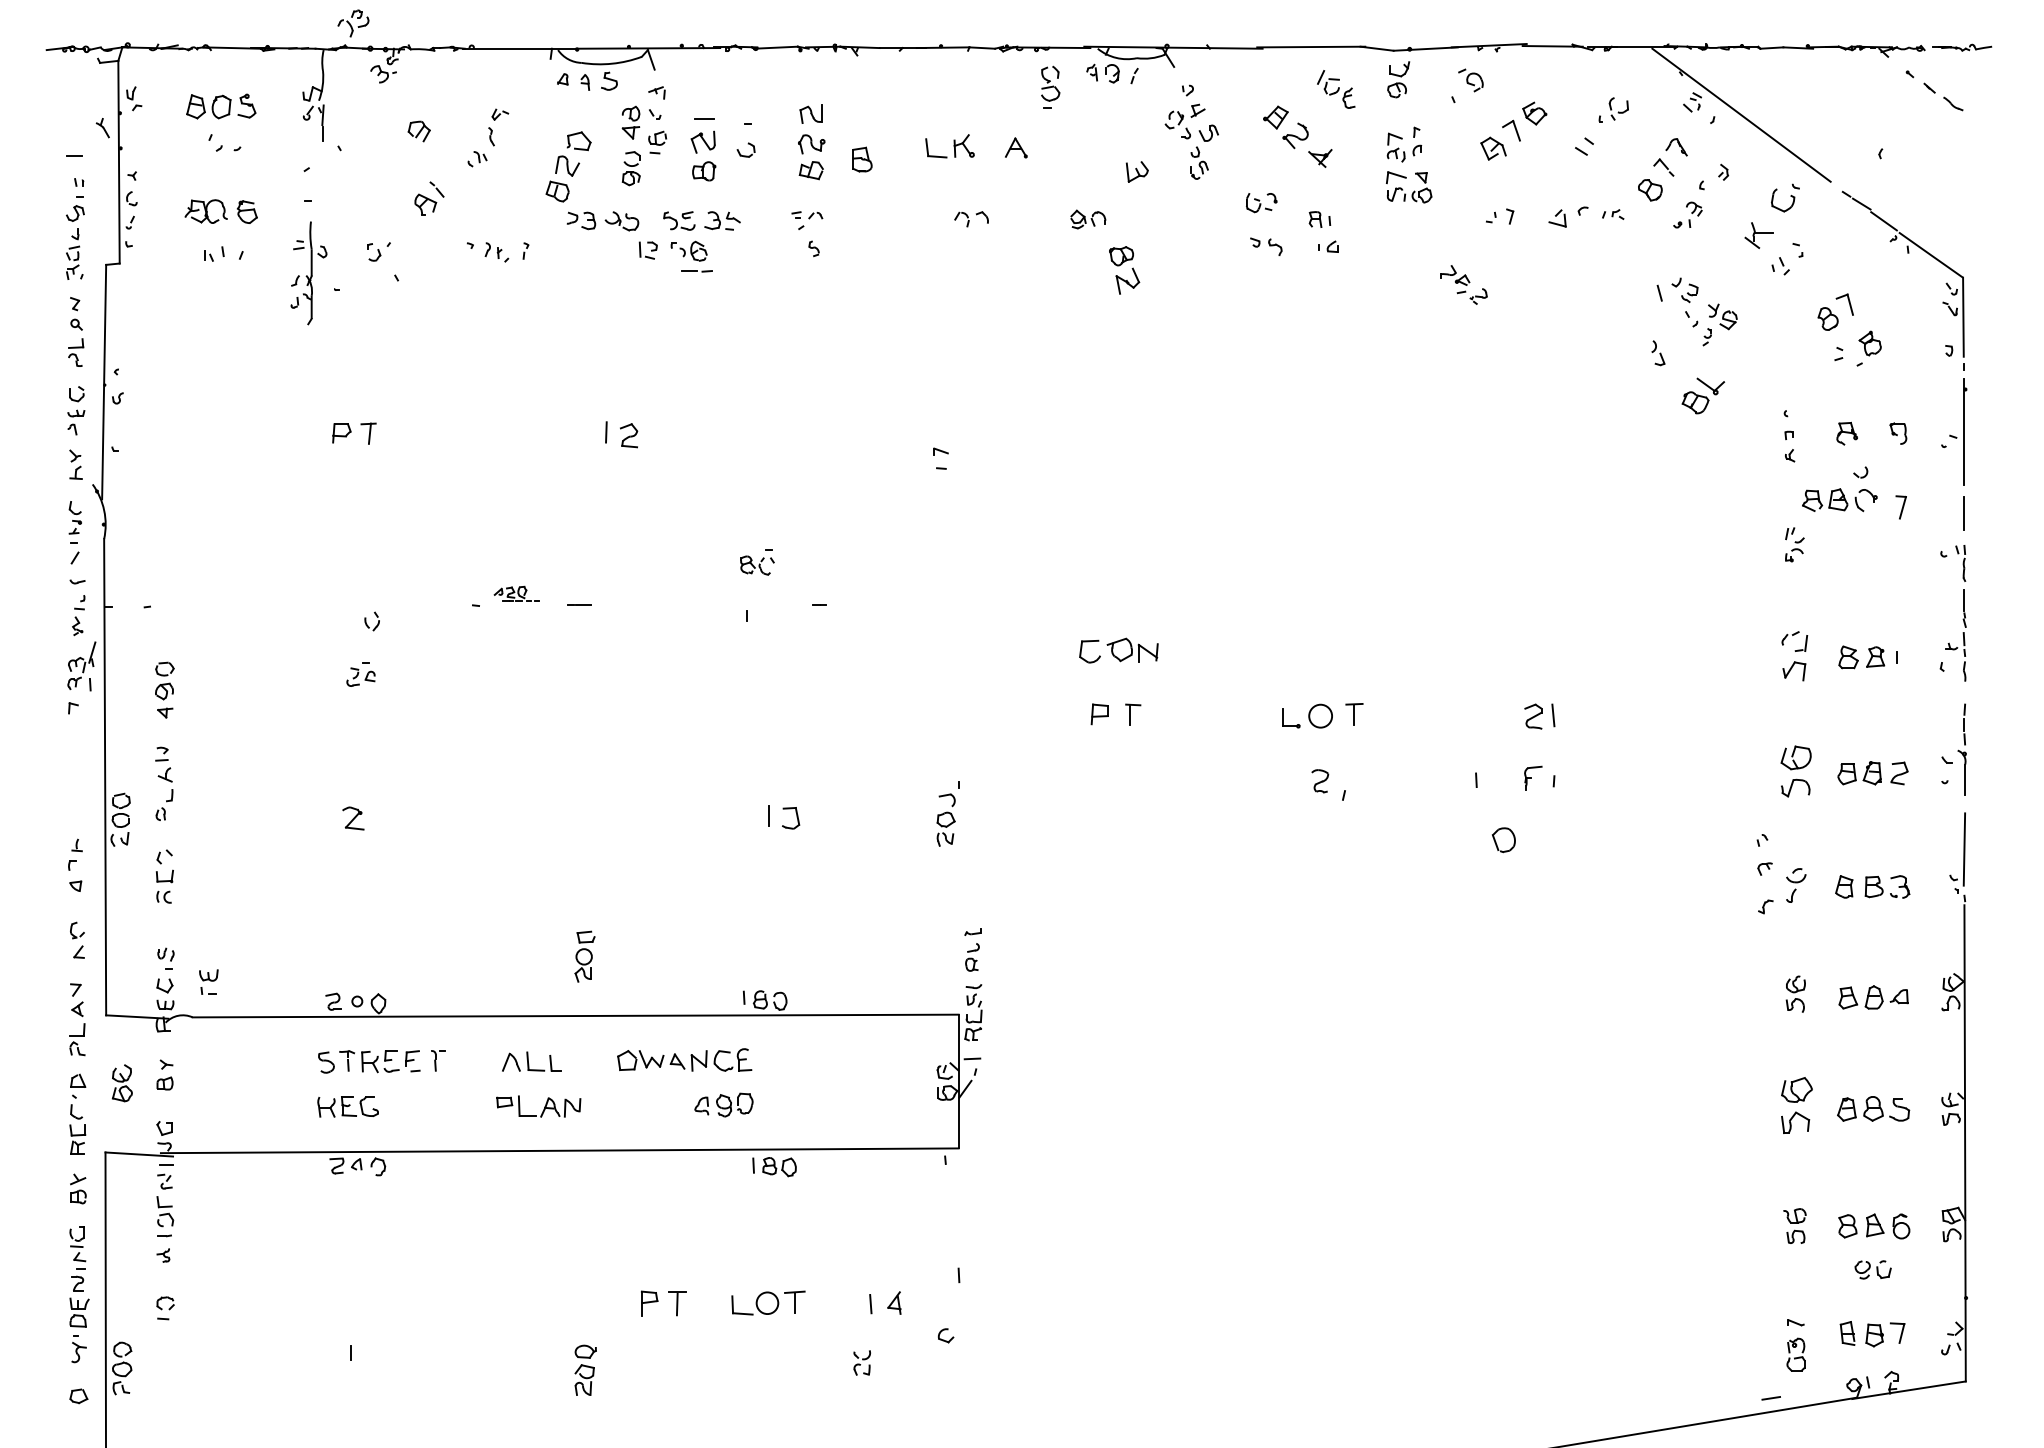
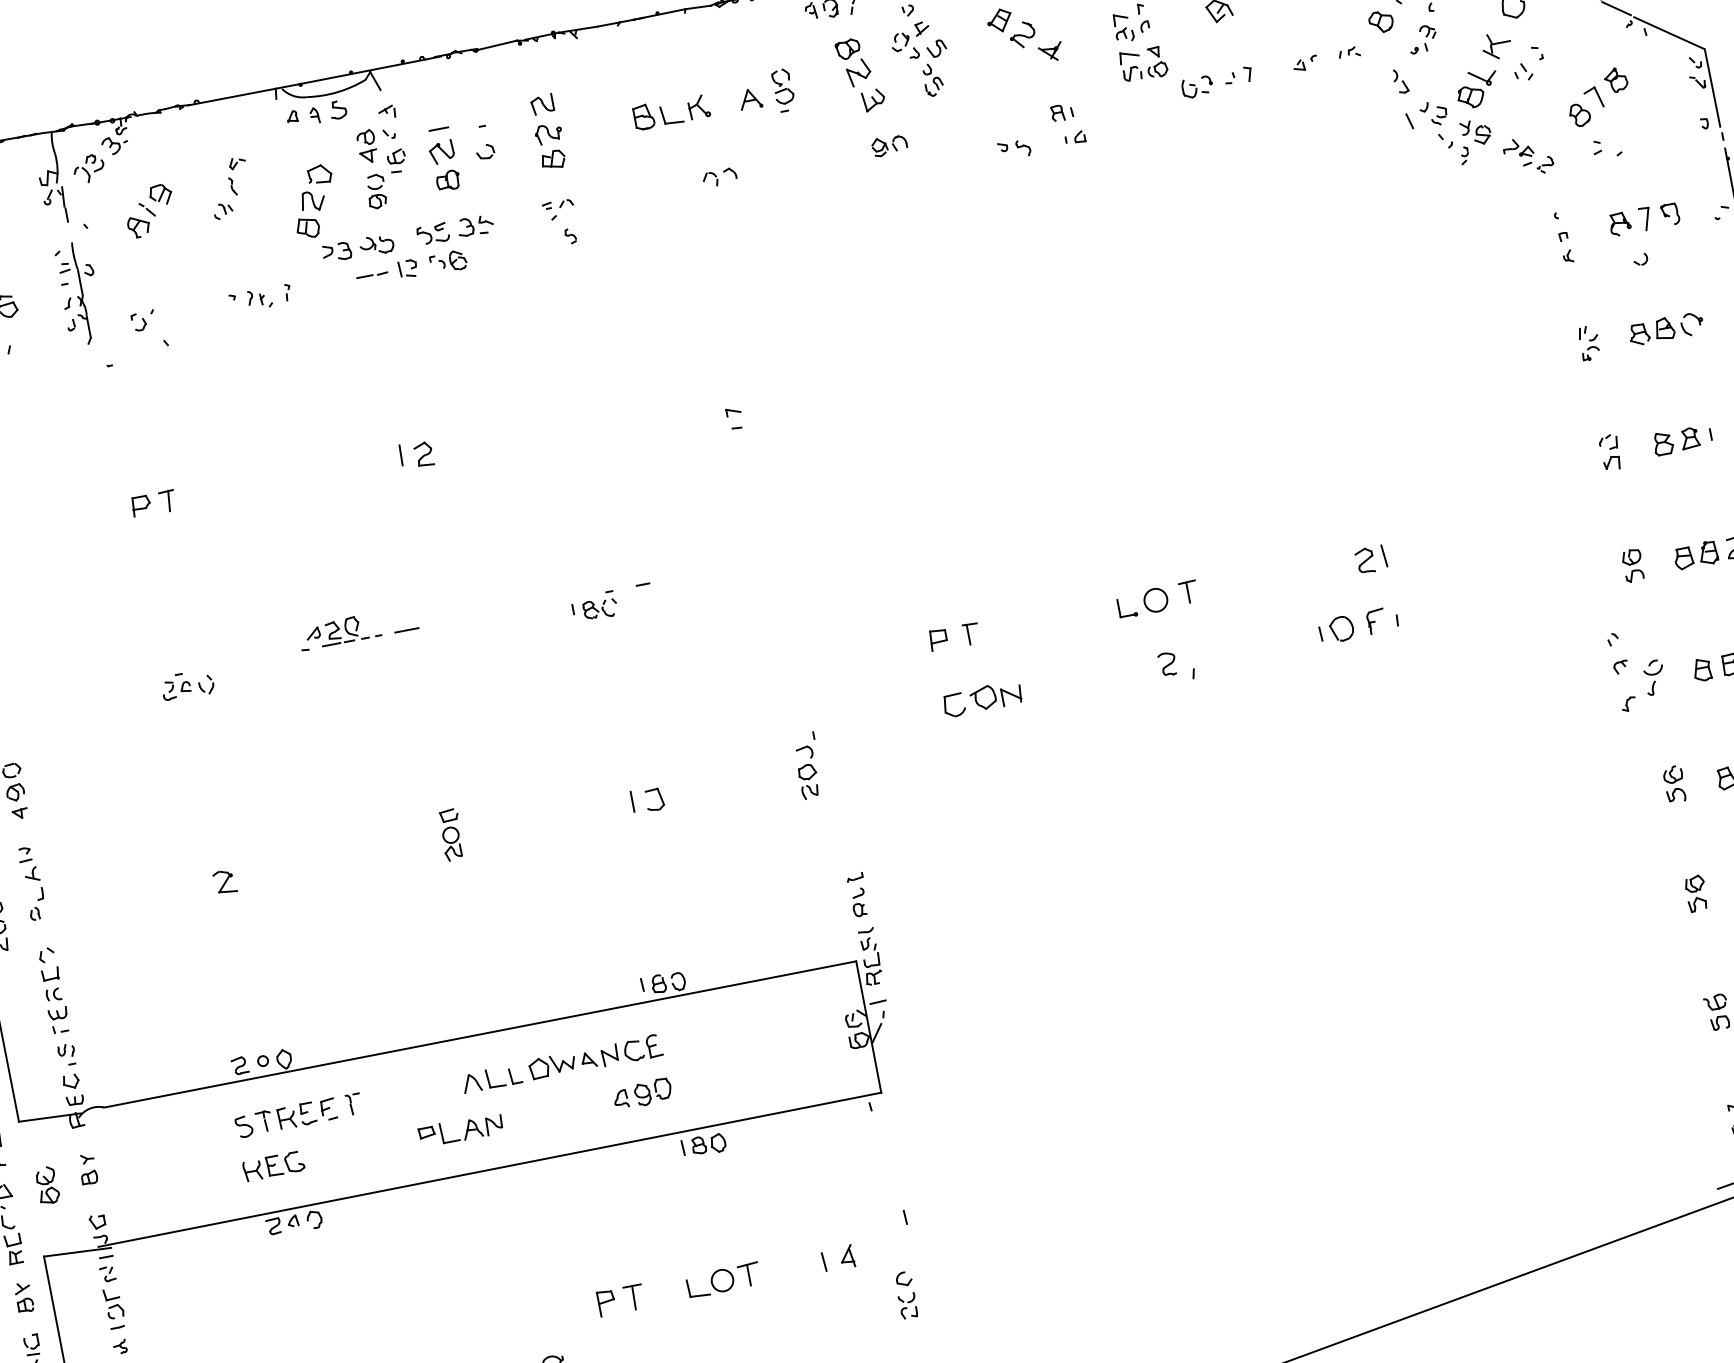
part: (353, 23) -> (88, 168), moved
part: (1050, 86) -> (783, 89), moved
part: (862, 159) -> (644, 116), moved
part: (429, 198) -> (141, 219), moved
part: (1261, 203) -> (1197, 87), moved
part: (1567, 216) -> (1304, 63), size x0.62
part: (1088, 219) -> (889, 145), moved
part: (1124, 270) -> (853, 62), moved
line: (696, 271) -> (372, 275), moved
part: (308, 273) -> (79, 293), moved
part: (1463, 284) -> (1528, 156), moved
part: (1869, 343) -> (1615, 80), moved
part: (1658, 353) -> (1400, 81), moved
part: (1703, 395) -> (1477, 88), moved
part: (1839, 500) -> (1665, 329), moved
part: (1900, 507) -> (1644, 219), moved
part: (757, 562) -> (599, 605), moved
part: (516, 593) -> (342, 630), size x1.67
part: (1118, 650) -> (982, 698), moved
part: (1794, 656) -> (1610, 452), size x0.71
part: (360, 674) -> (175, 686), moved
part: (1795, 771) -> (1632, 565), size x0.62
part: (1503, 840) -> (1341, 629), moved
part: (584, 956) -> (451, 834), moved
part: (208, 981) -> (58, 1019), moved
part: (531, 1061) -> (491, 1078), moved
part: (1796, 1105) -> (1696, 893), size x0.62
part: (861, 1362) -> (907, 1305), moved

